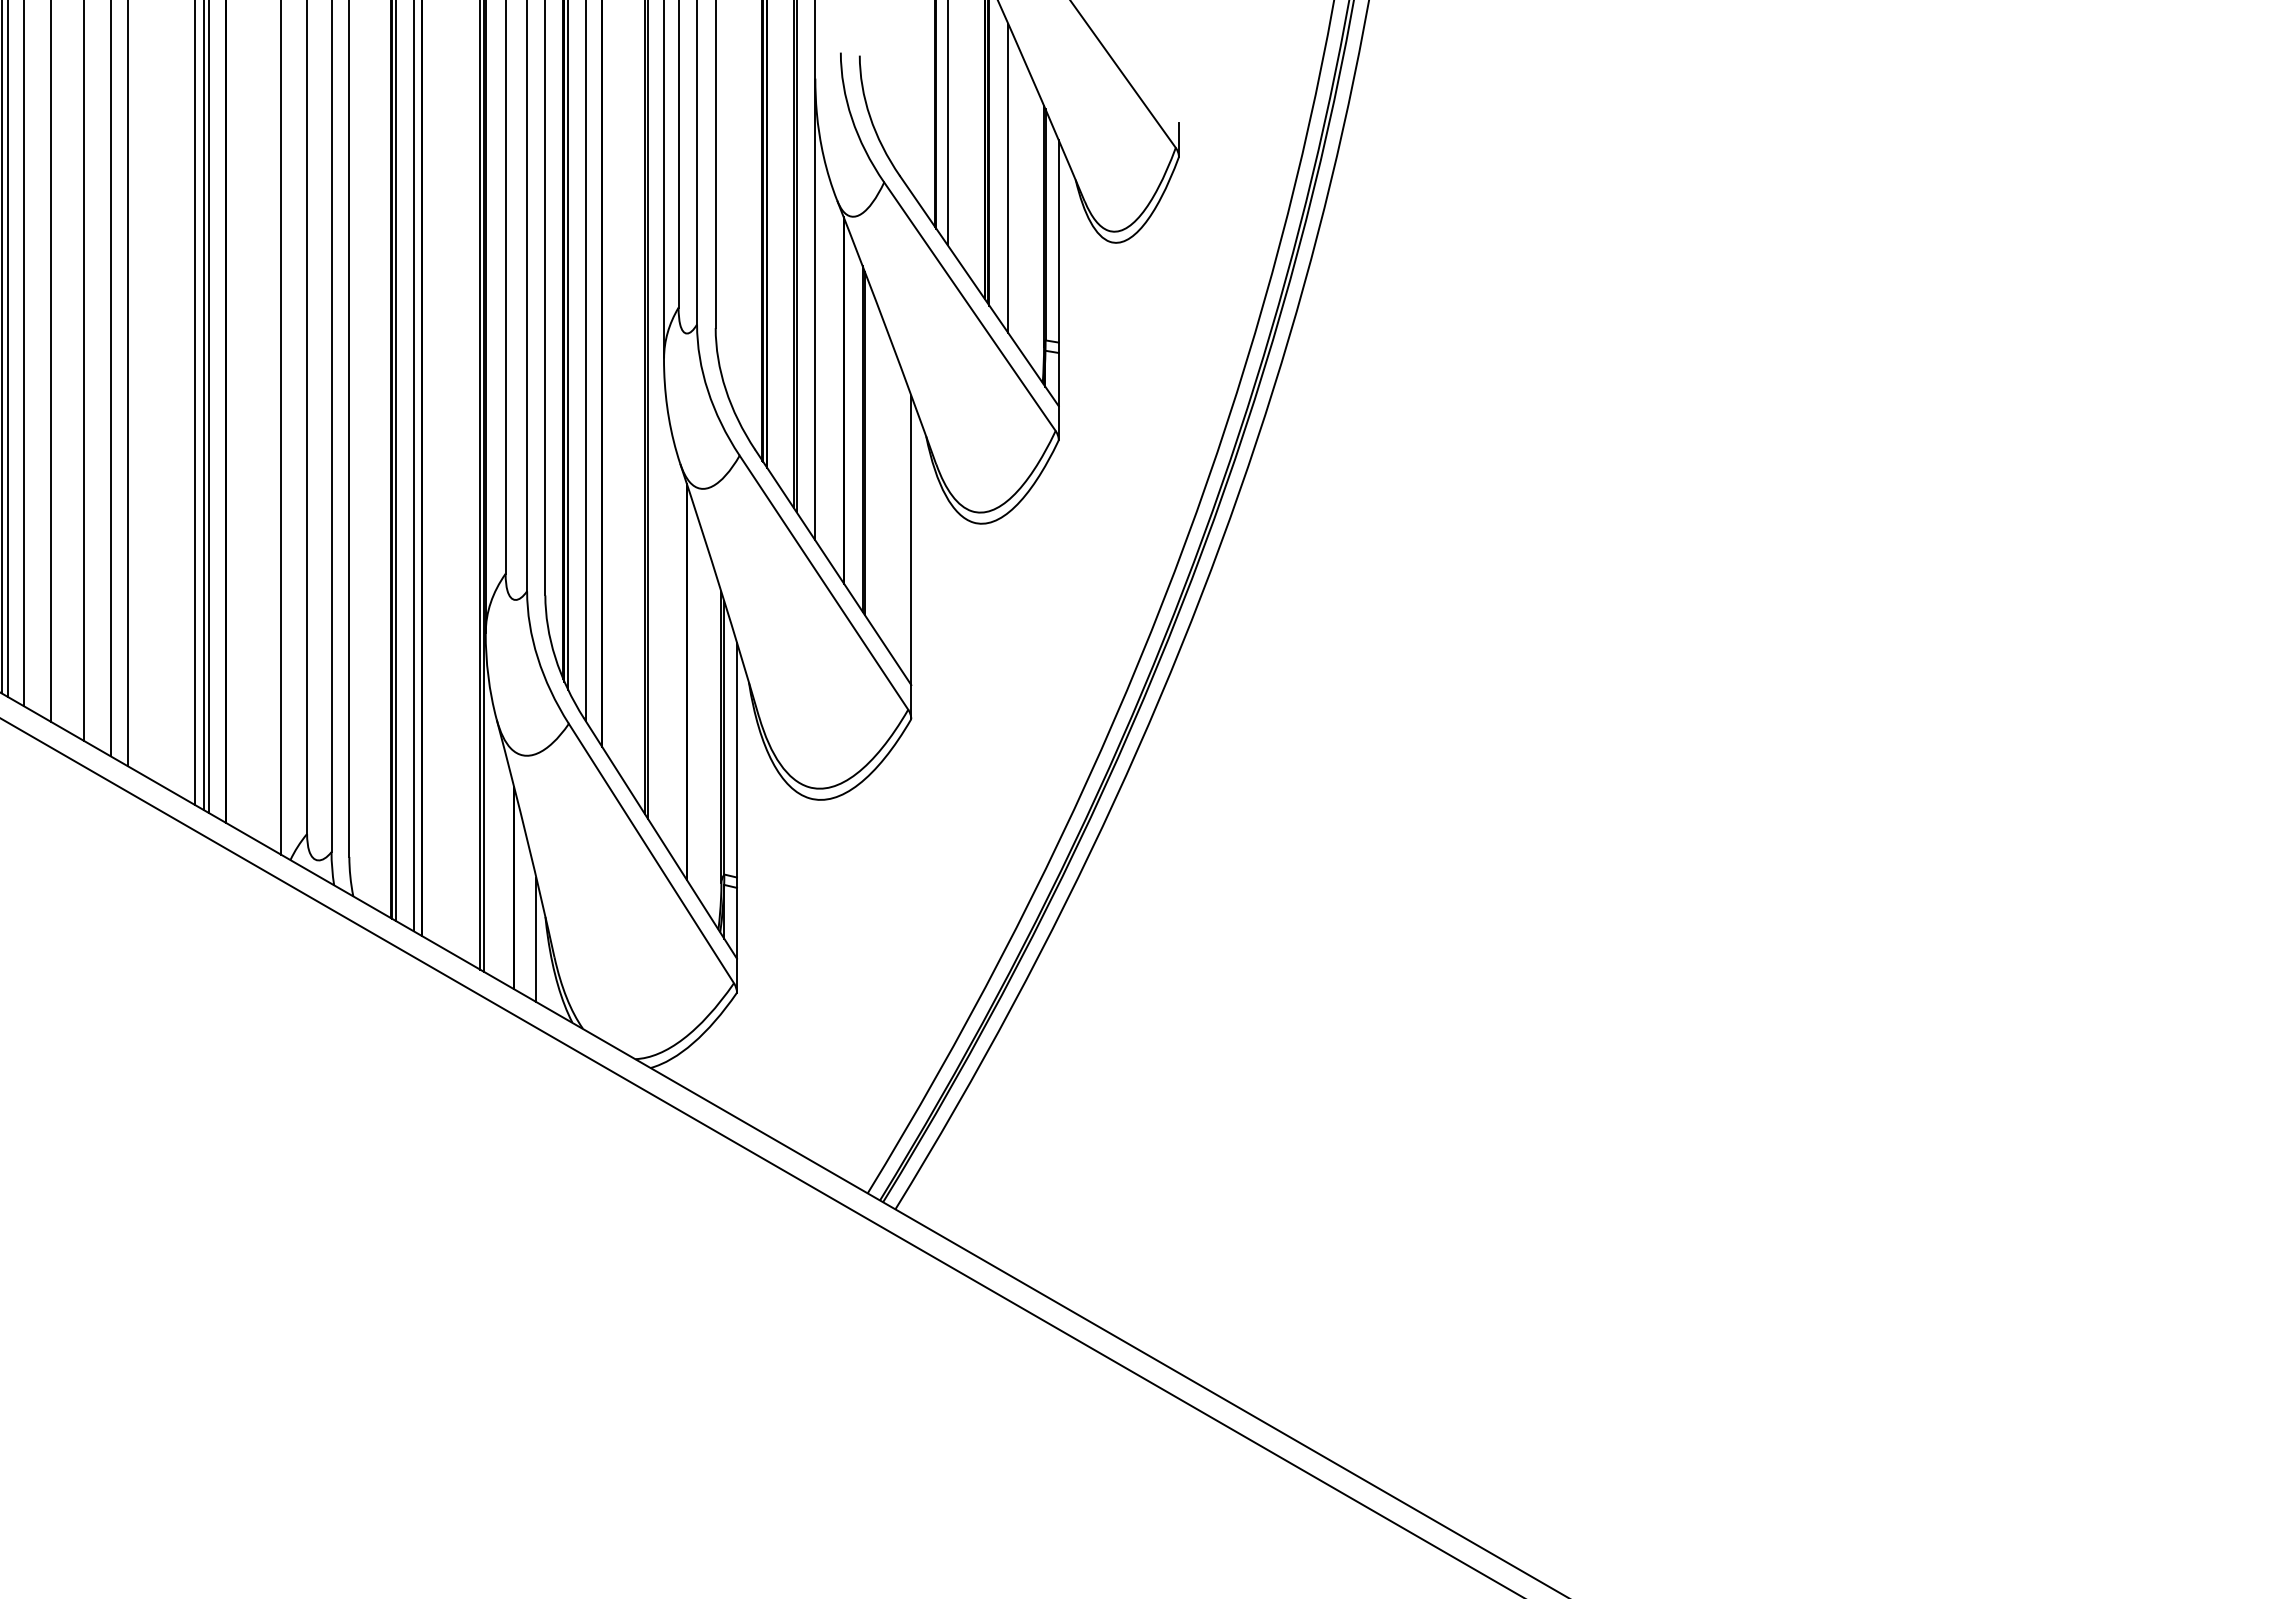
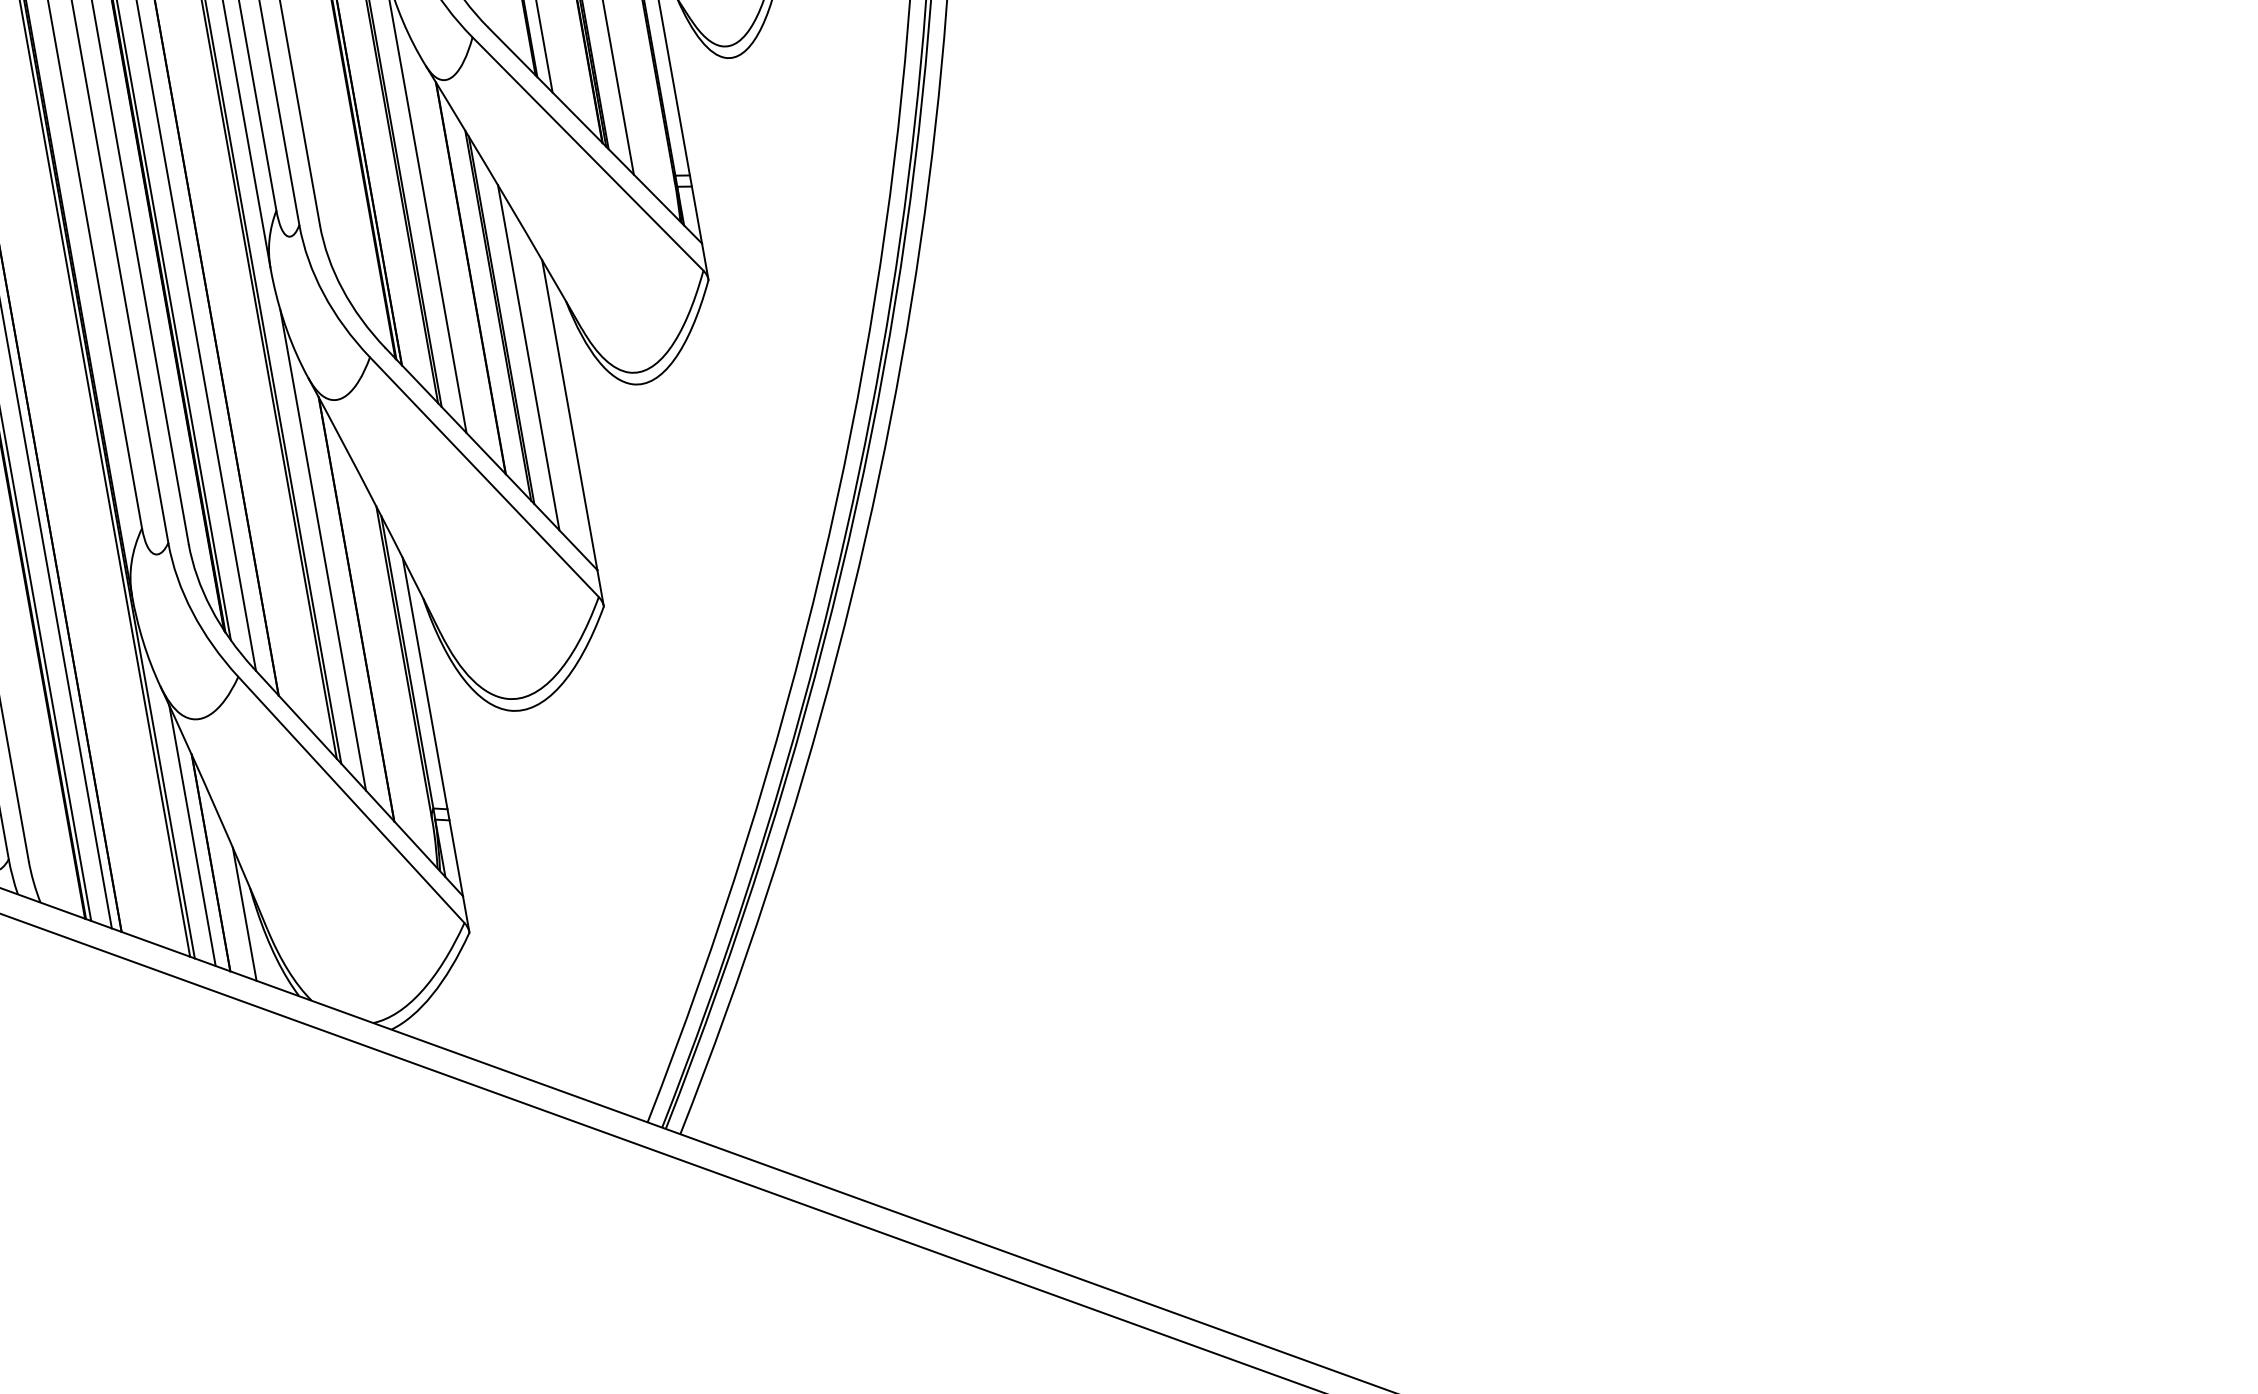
line: (883, 481) -> (528, 357), added
line: (666, 622) -> (323, 549), added
line: (501, 860) -> (192, 835), added

